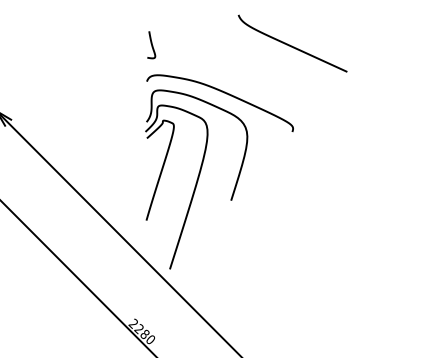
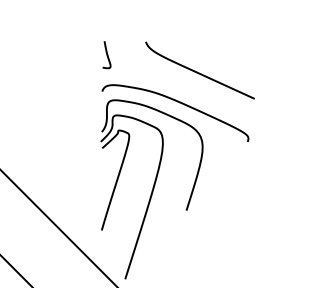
curve: (292, 45) -> (199, 72), moved

